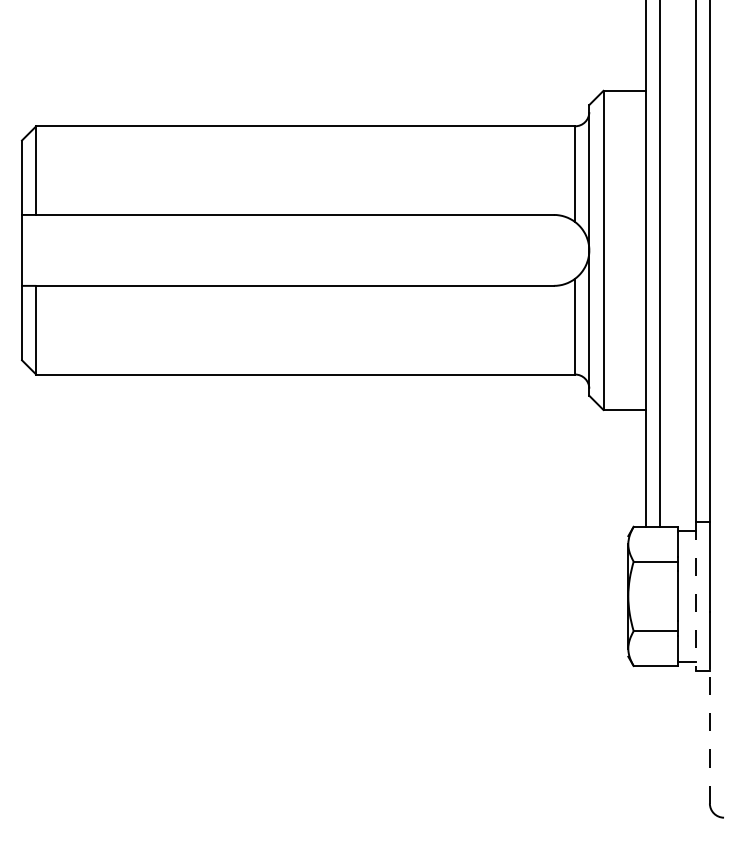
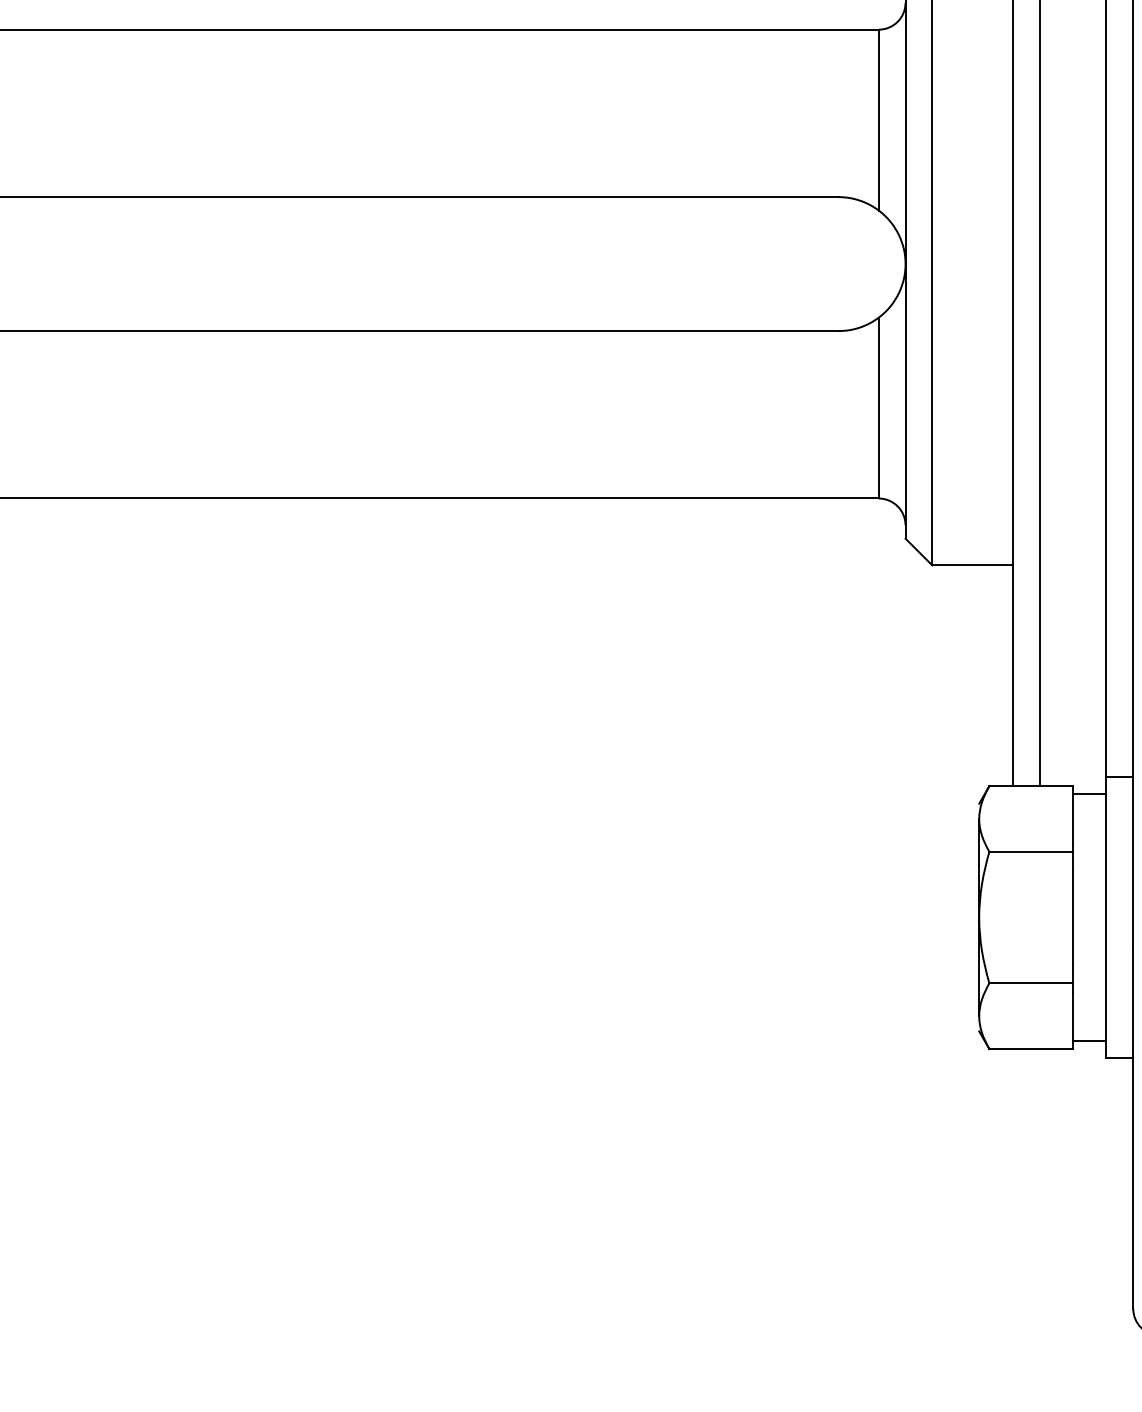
line: (695, 596) -> (1106, 917), dashed -> solid
line: (709, 735) -> (1132, 1180), dashed -> solid

